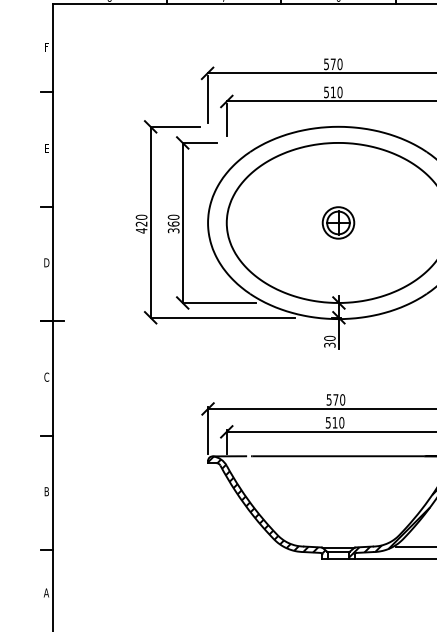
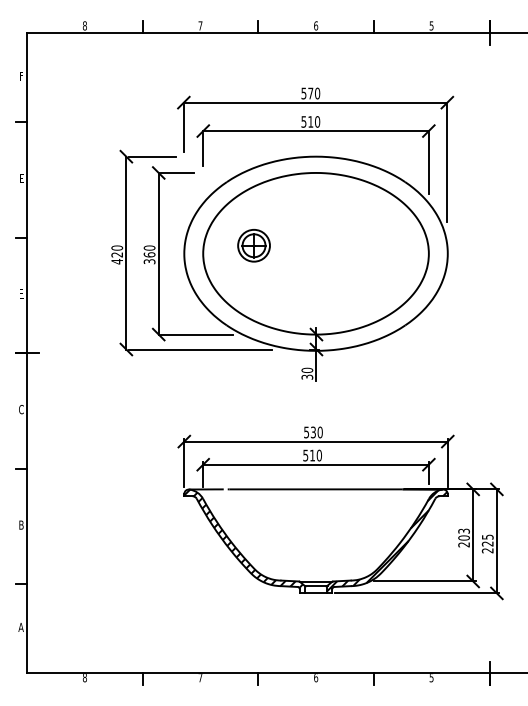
part: (337, 222) -> (253, 245), moved
text: (46, 262) -> (21, 293), D -> E
text: (334, 399) -> (312, 432), 570 -> 530

